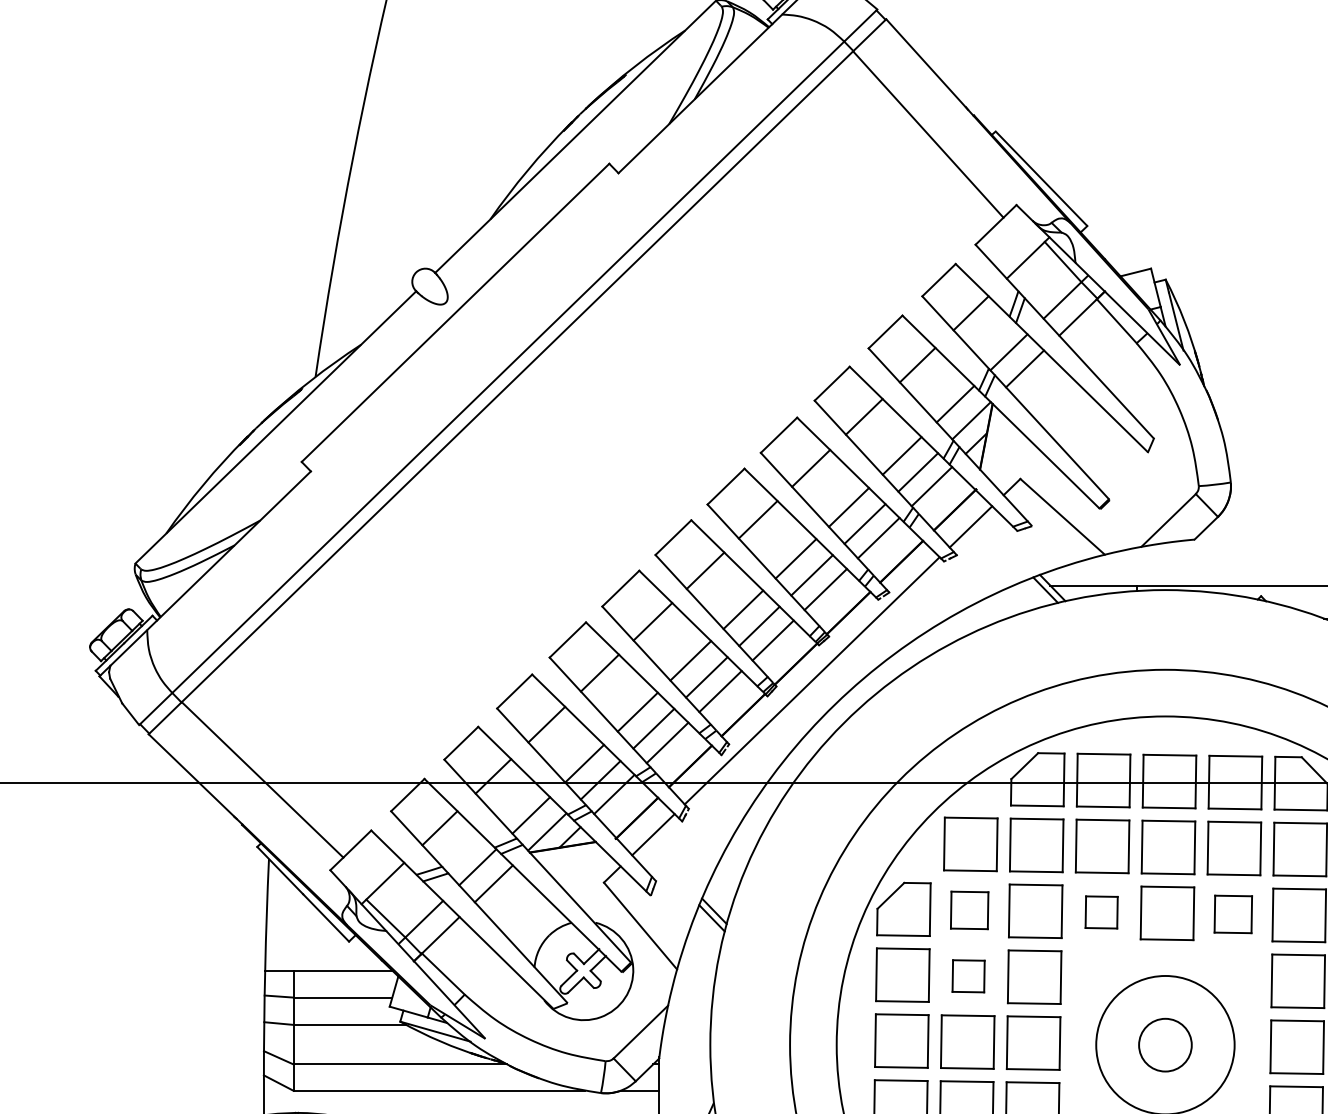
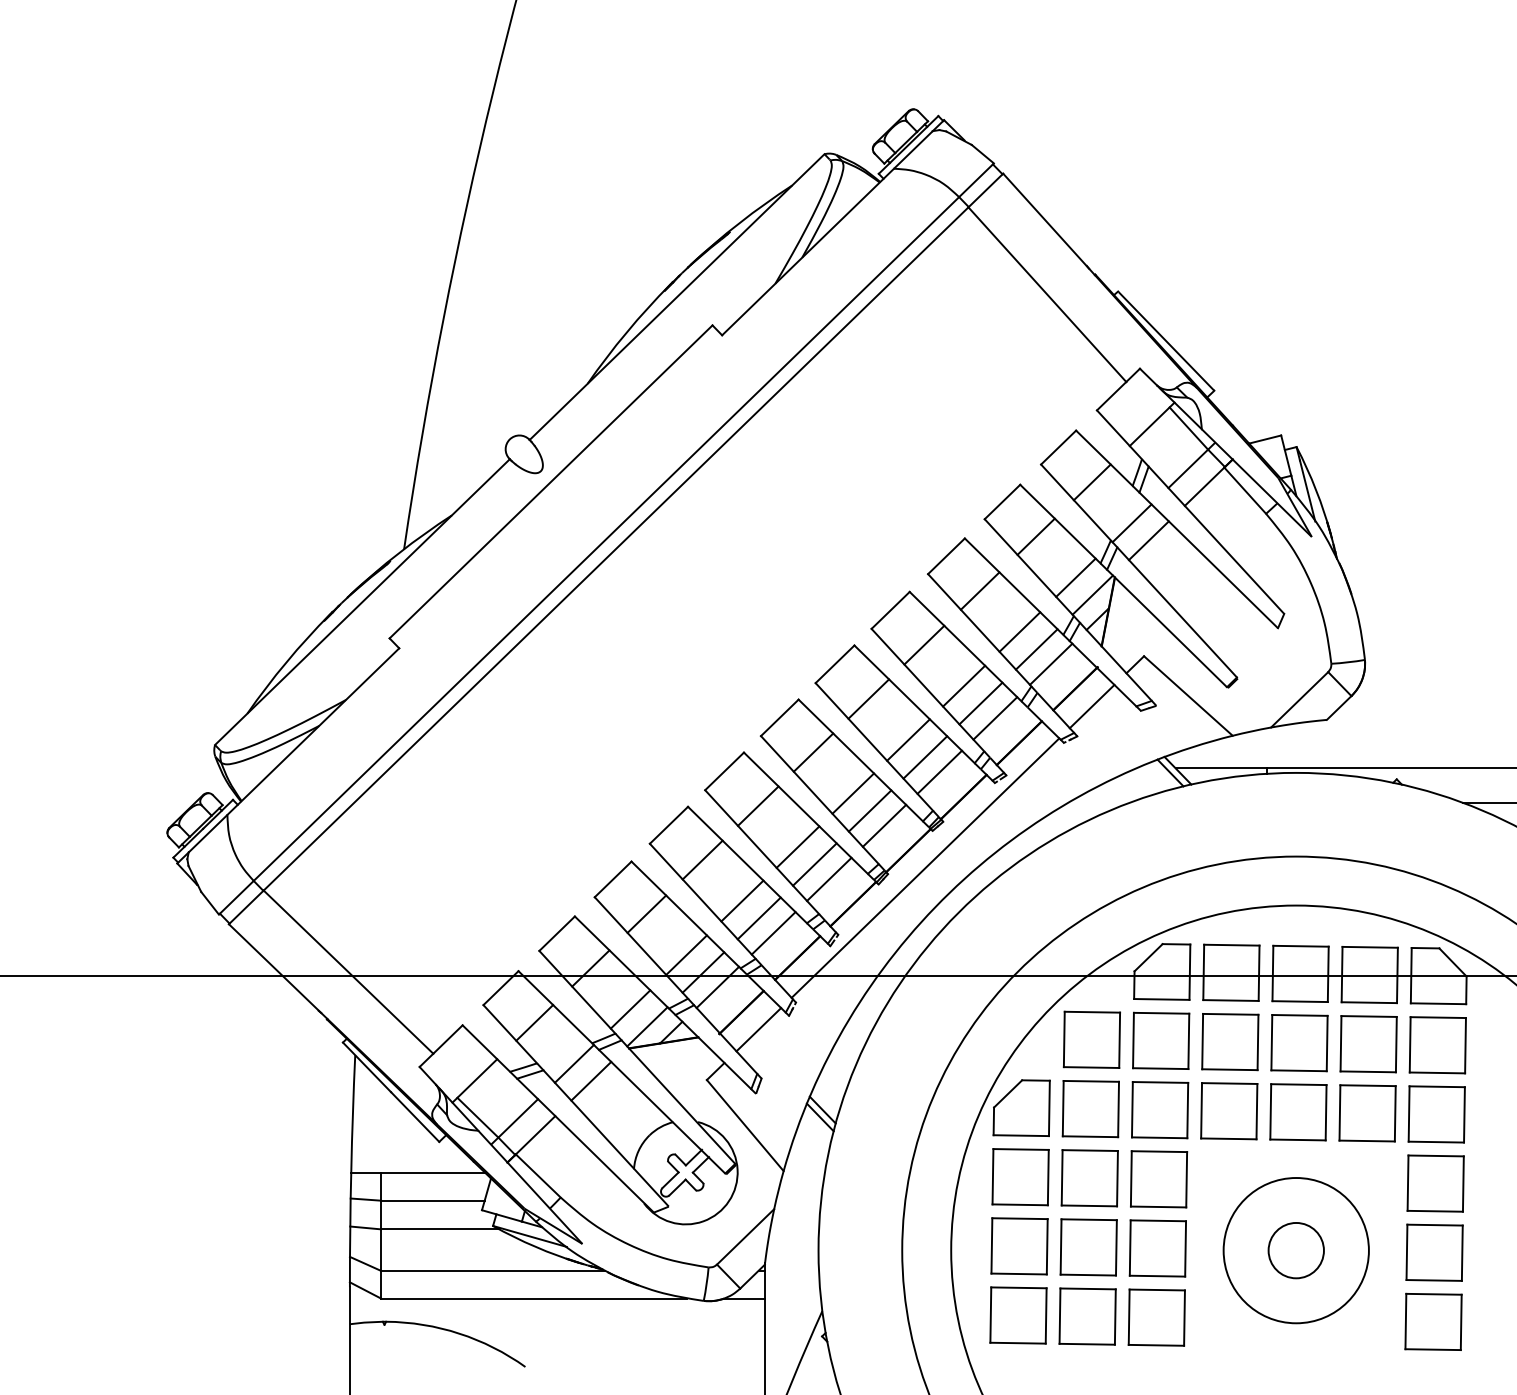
part: (969, 910) -> (1090, 1109), size x1.43
part: (1101, 912) -> (1229, 1111), size x1.67
part: (1233, 914) -> (1367, 1113), size x1.43
part: (968, 976) -> (1089, 1178), size x1.67

